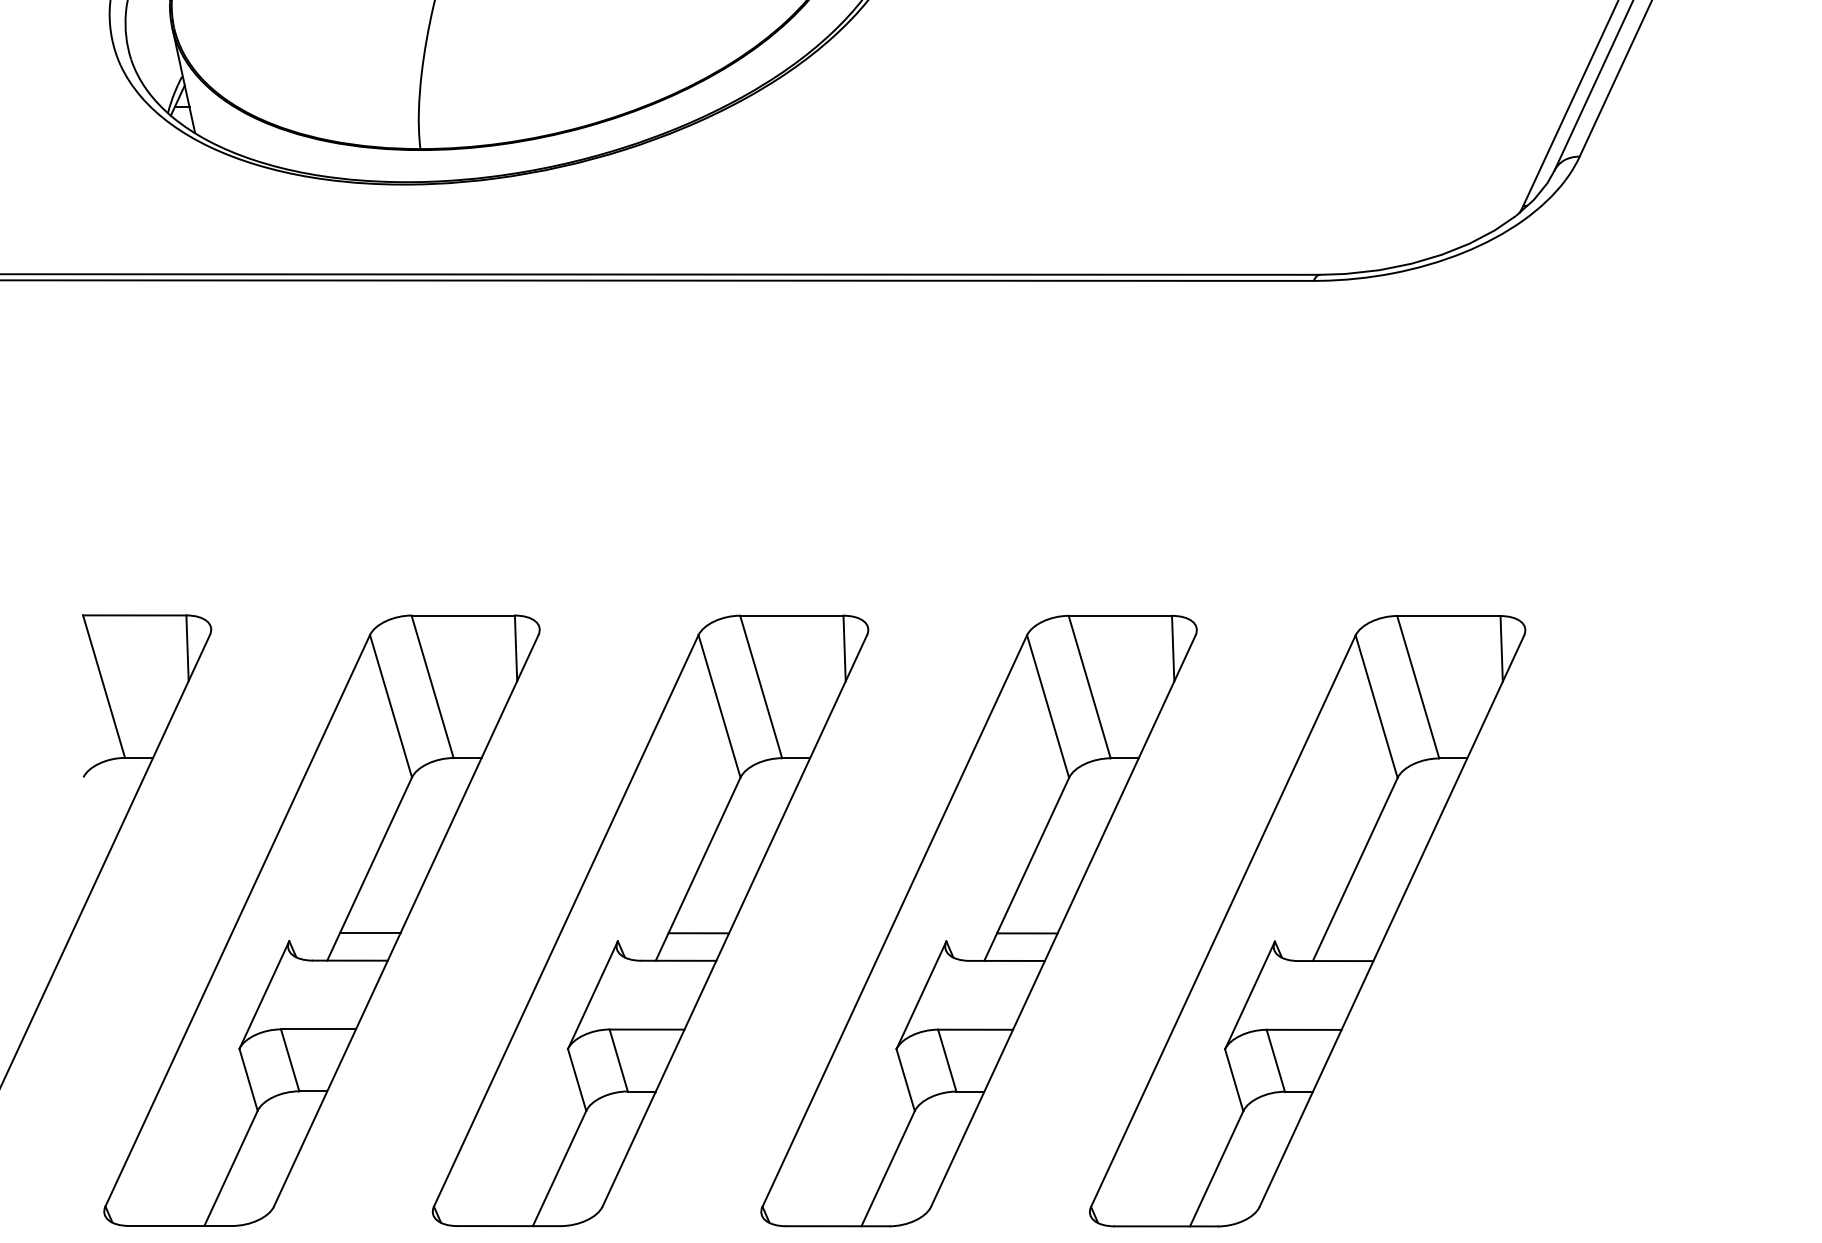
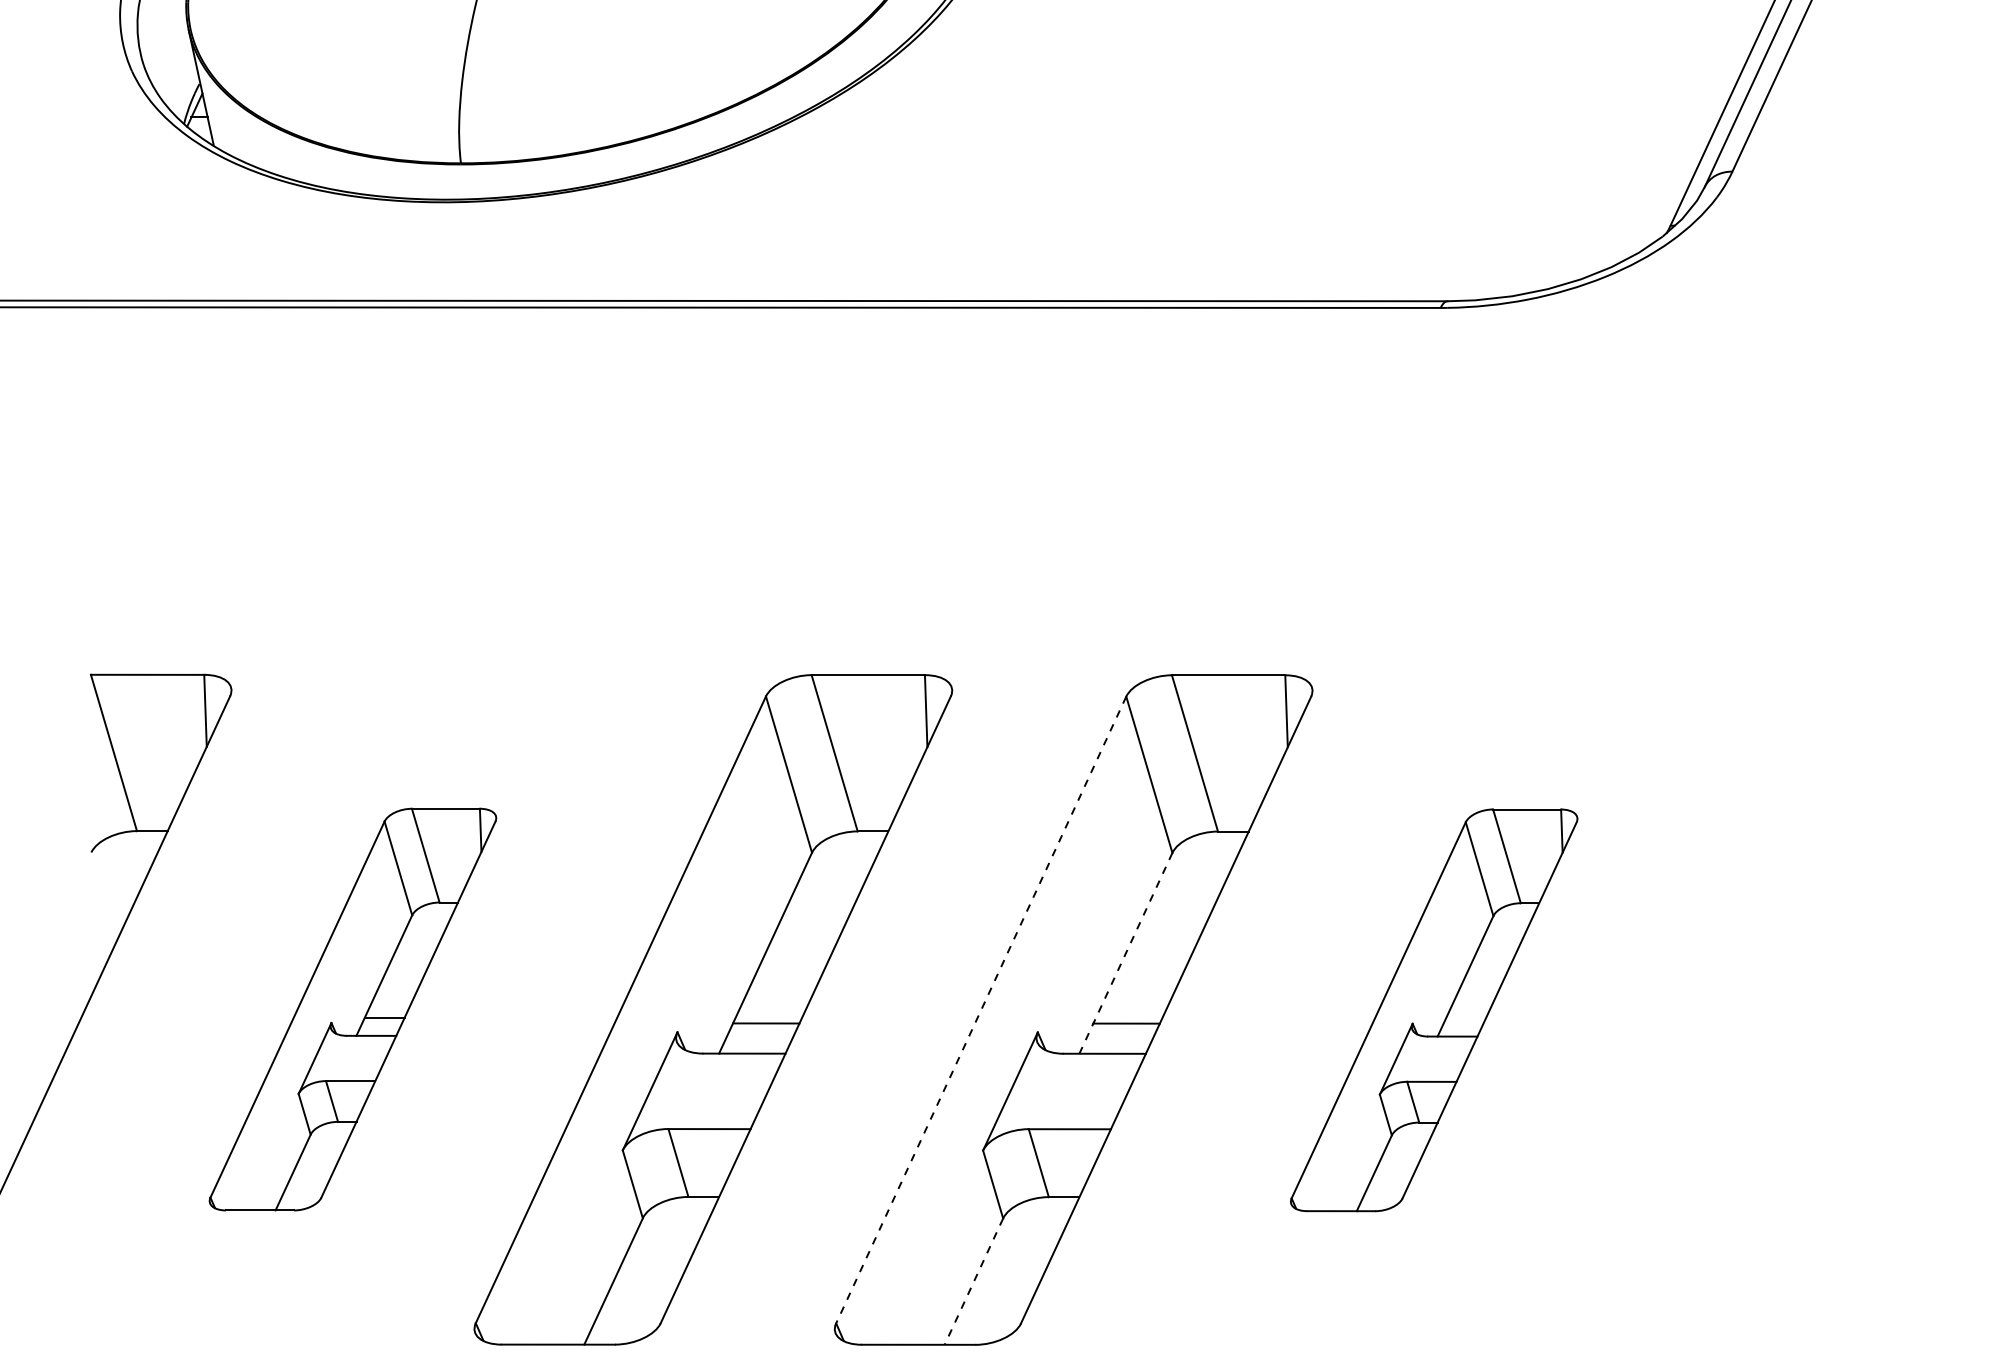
line: (1026, 869) -> (1125, 953), solid -> dashed
part: (321, 920) -> (352, 1009), size x0.6
line: (894, 921) -> (980, 1010), solid -> dashed
part: (1307, 921) -> (1433, 1010), size x0.6
line: (887, 1169) -> (973, 1282), solid -> dashed

